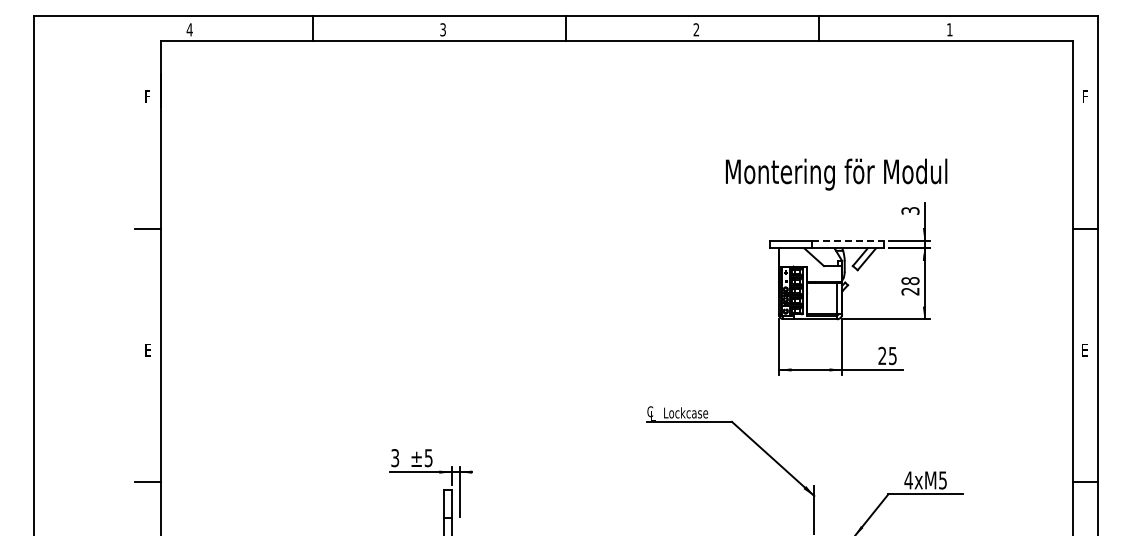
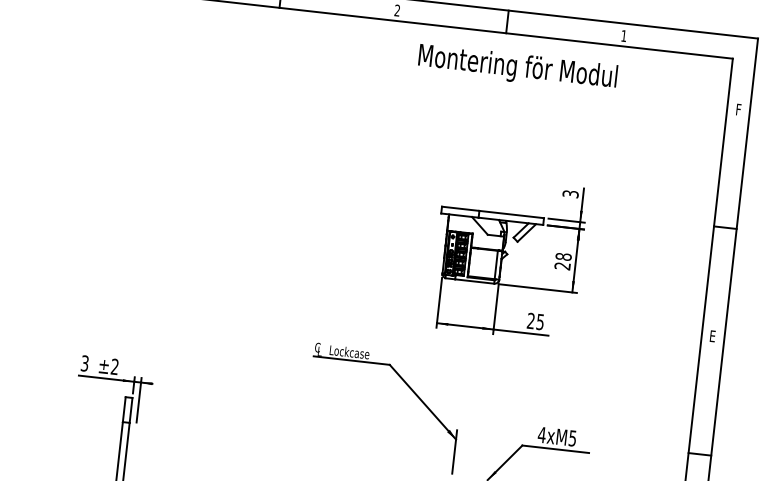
text: (836, 174) -> (517, 68), moved
line: (848, 240) -> (512, 214), dashed -> solid
text: (428, 458) -> (114, 367), ±5 -> ±2

